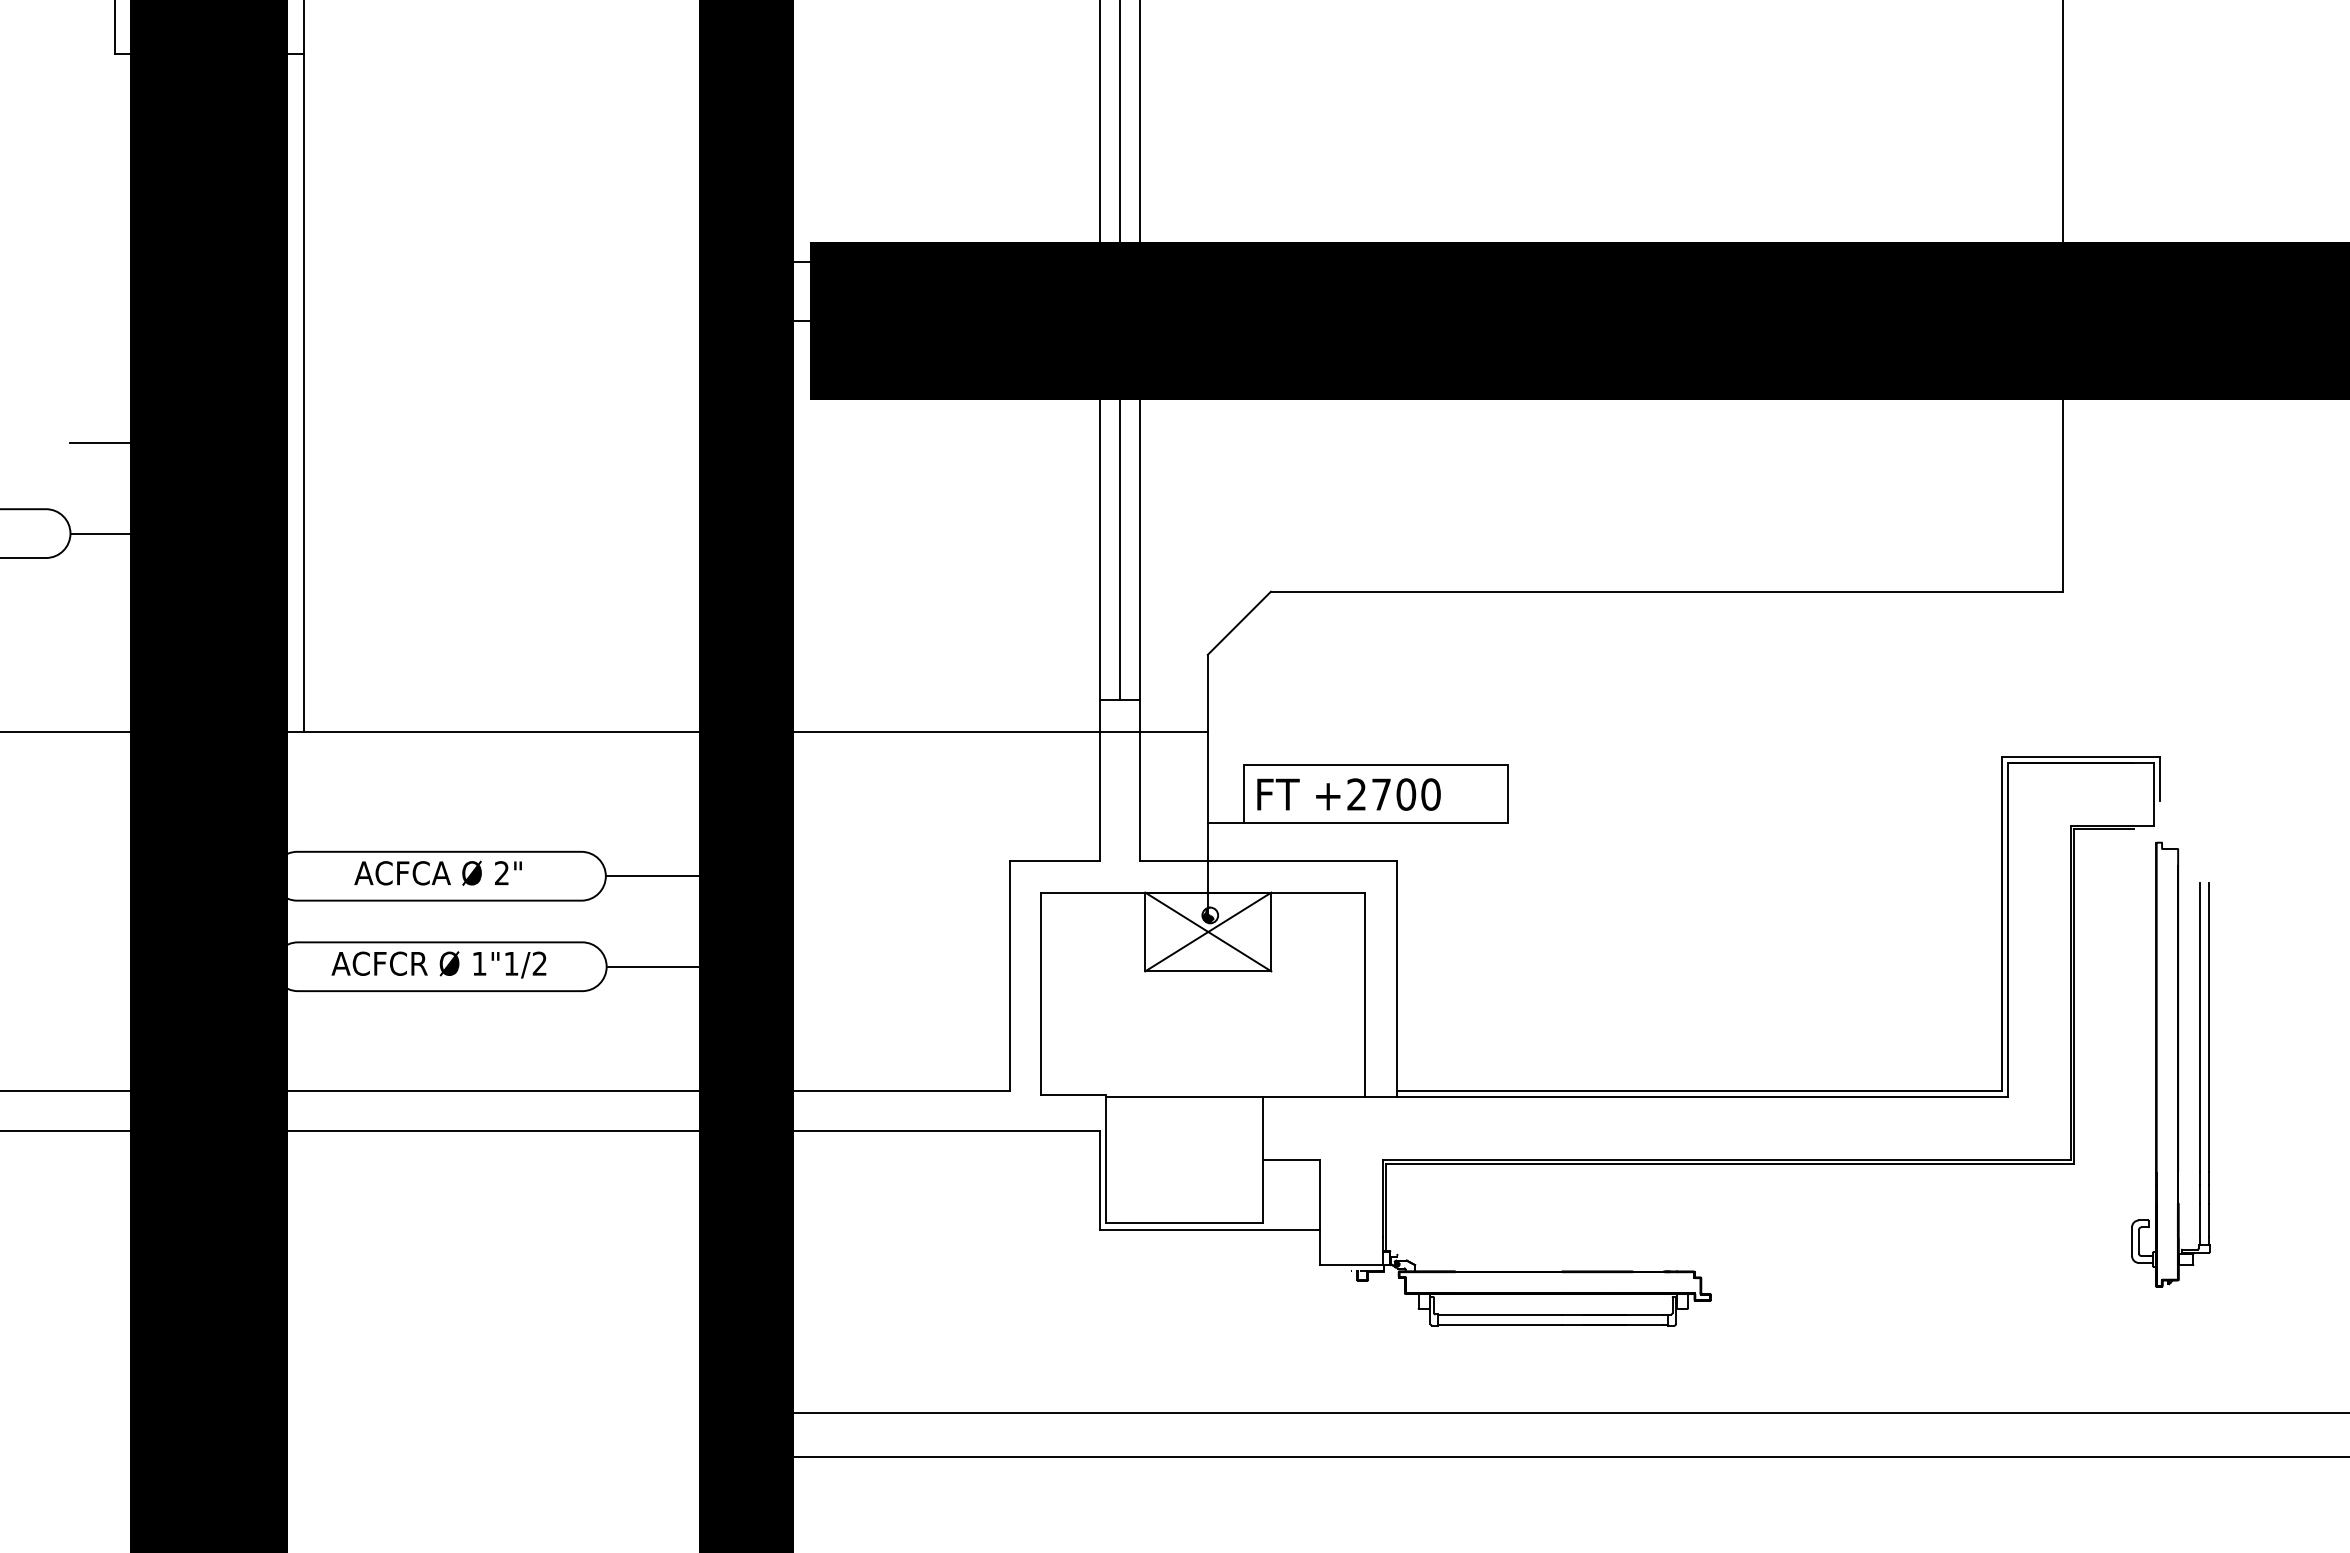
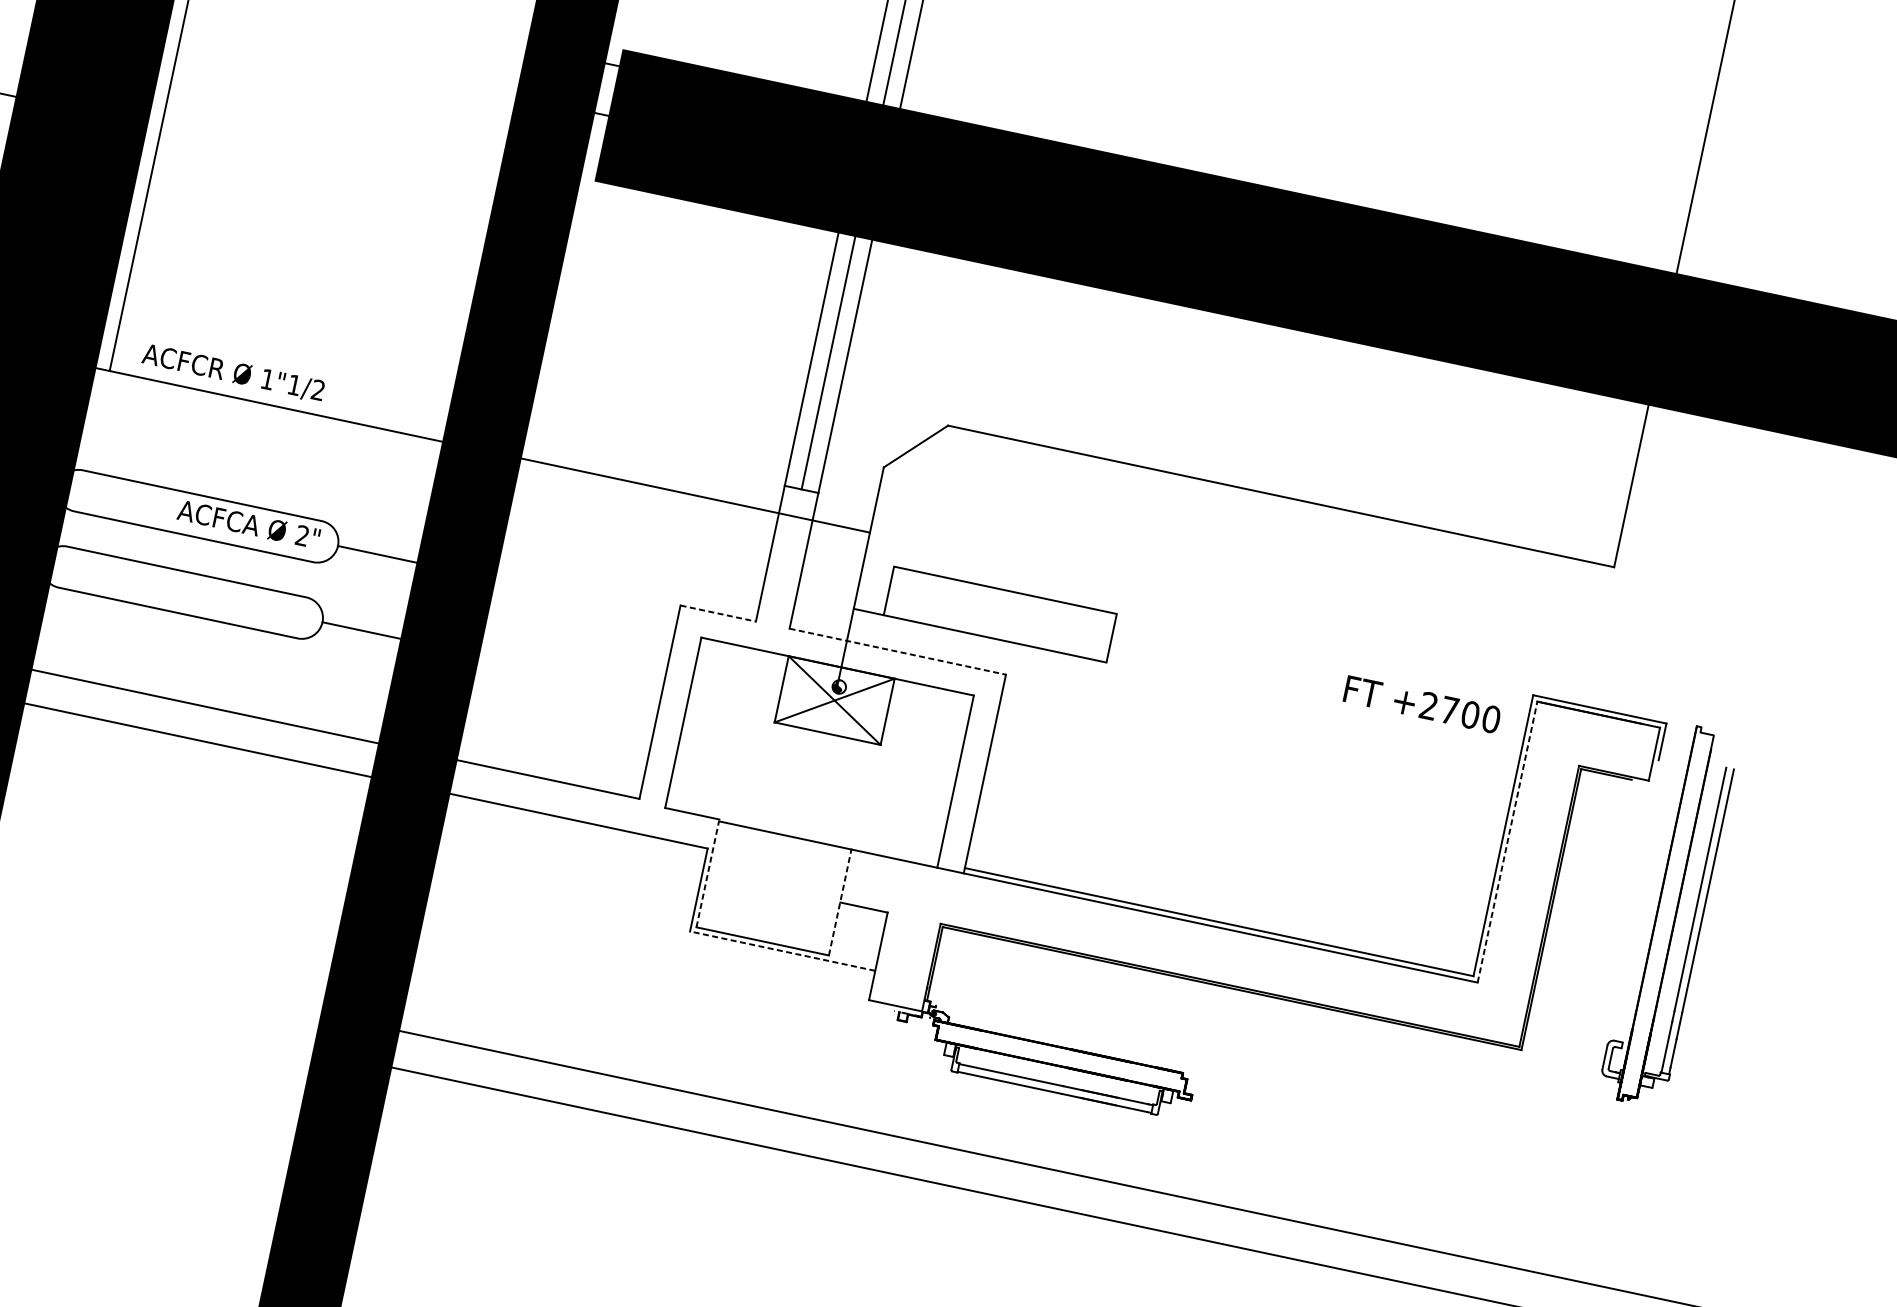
text: (1348, 794) -> (1421, 704), moved
line: (1054, 861) -> (717, 613), solid -> dashed
line: (1268, 861) -> (897, 652), solid -> dashed
text: (437, 872) -> (248, 523), moved
line: (2008, 929) -> (1508, 841), solid -> dashed
text: (438, 964) -> (233, 372), moved
part: (2170, 1064) -> (1668, 915), moved
line: (1105, 1159) -> (707, 873), solid -> dashed
line: (1263, 1159) -> (840, 901), solid -> dashed
line: (1209, 1229) -> (782, 950), solid -> dashed

